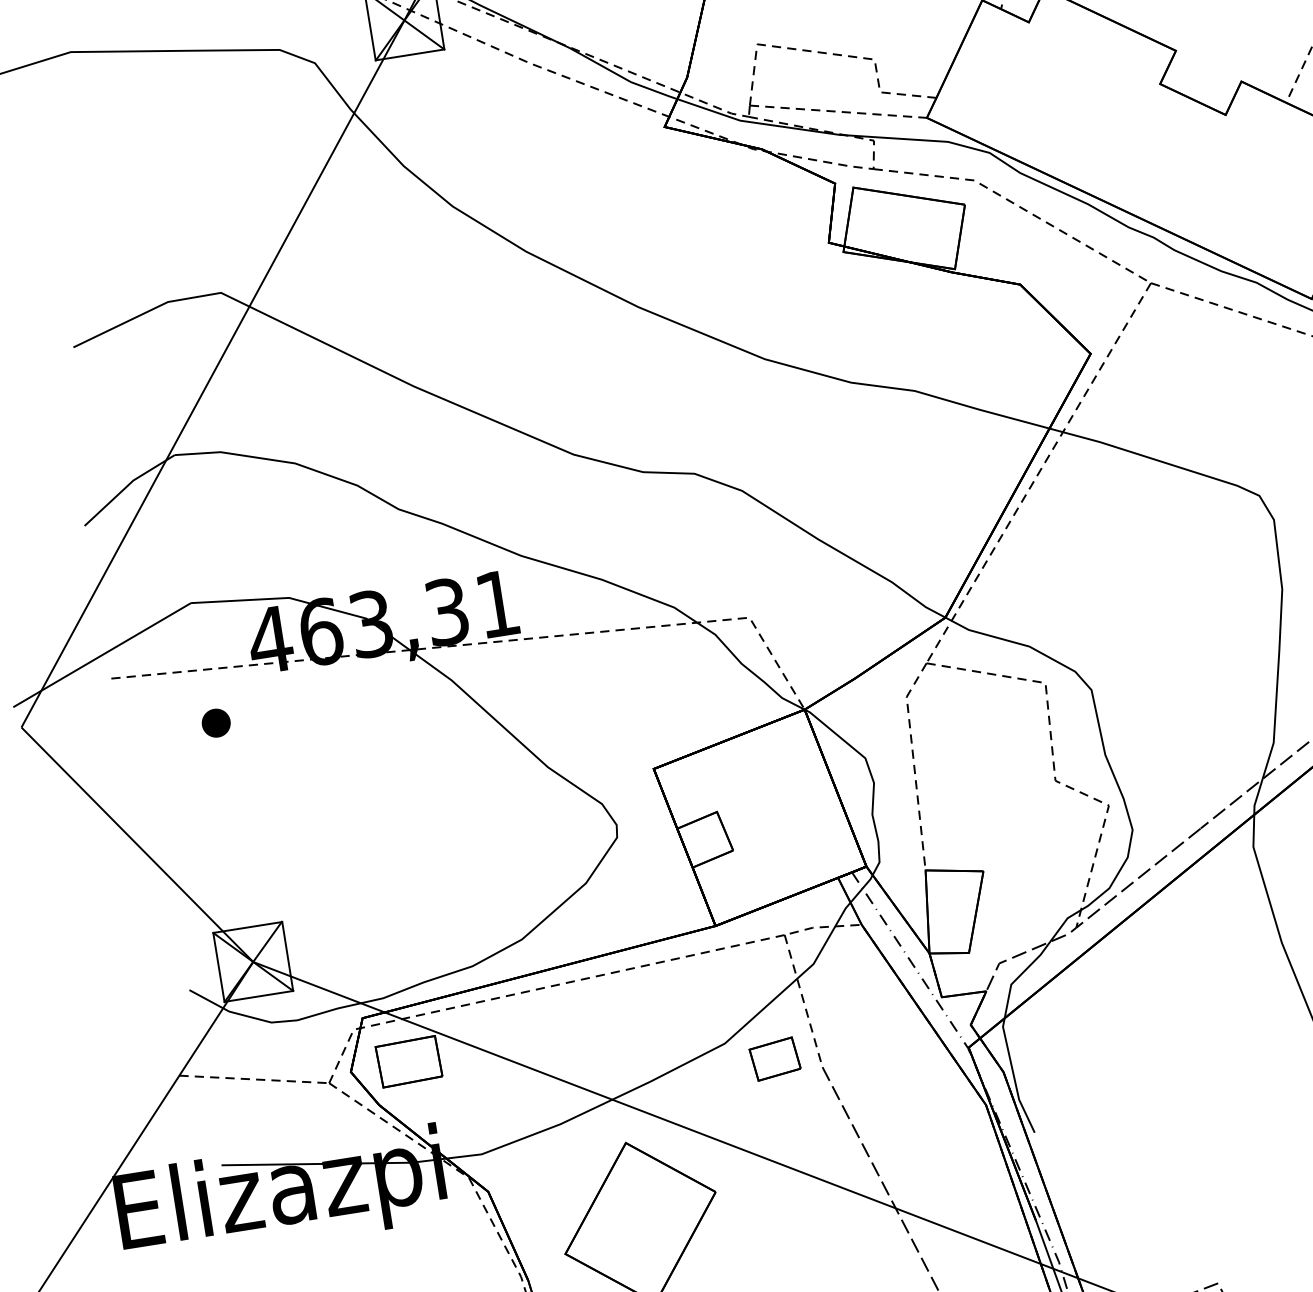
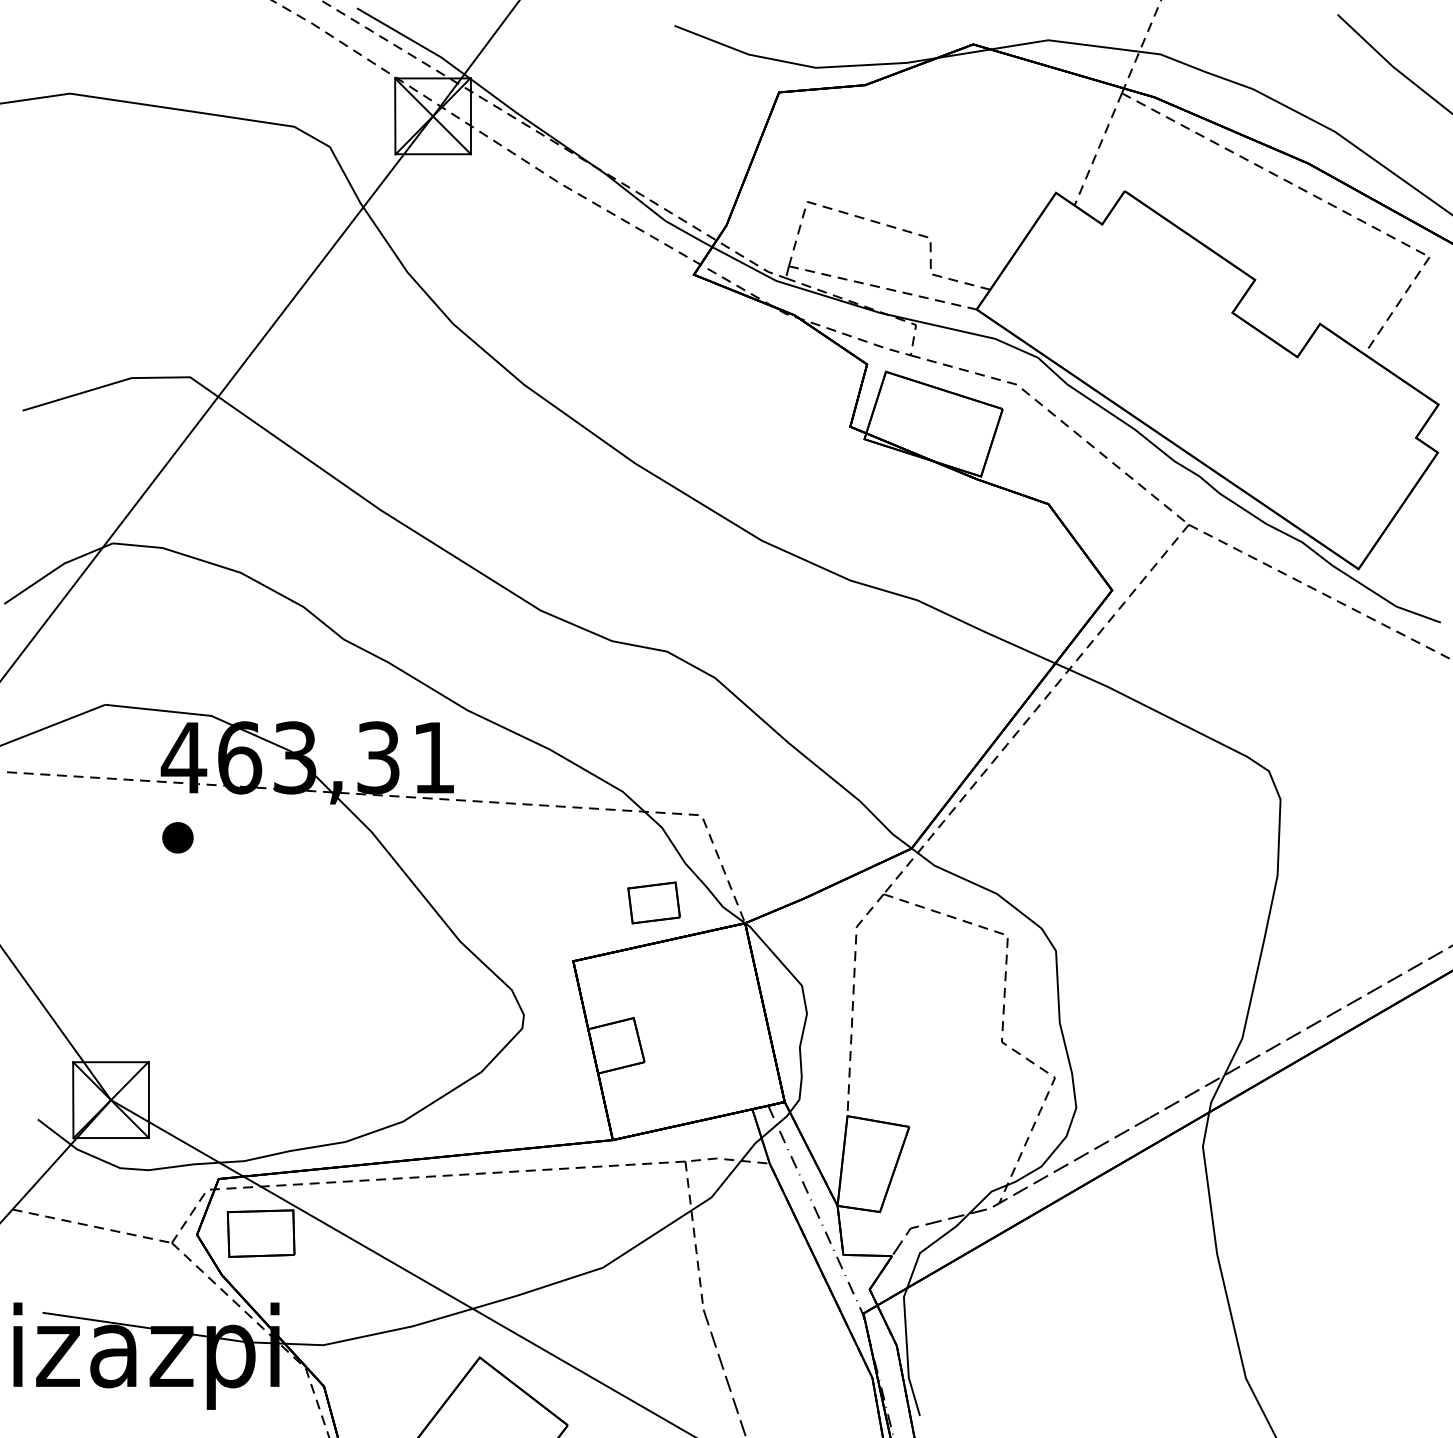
part: (215, 722) -> (177, 837), moved
part: (774, 1058) -> (653, 902), moved

